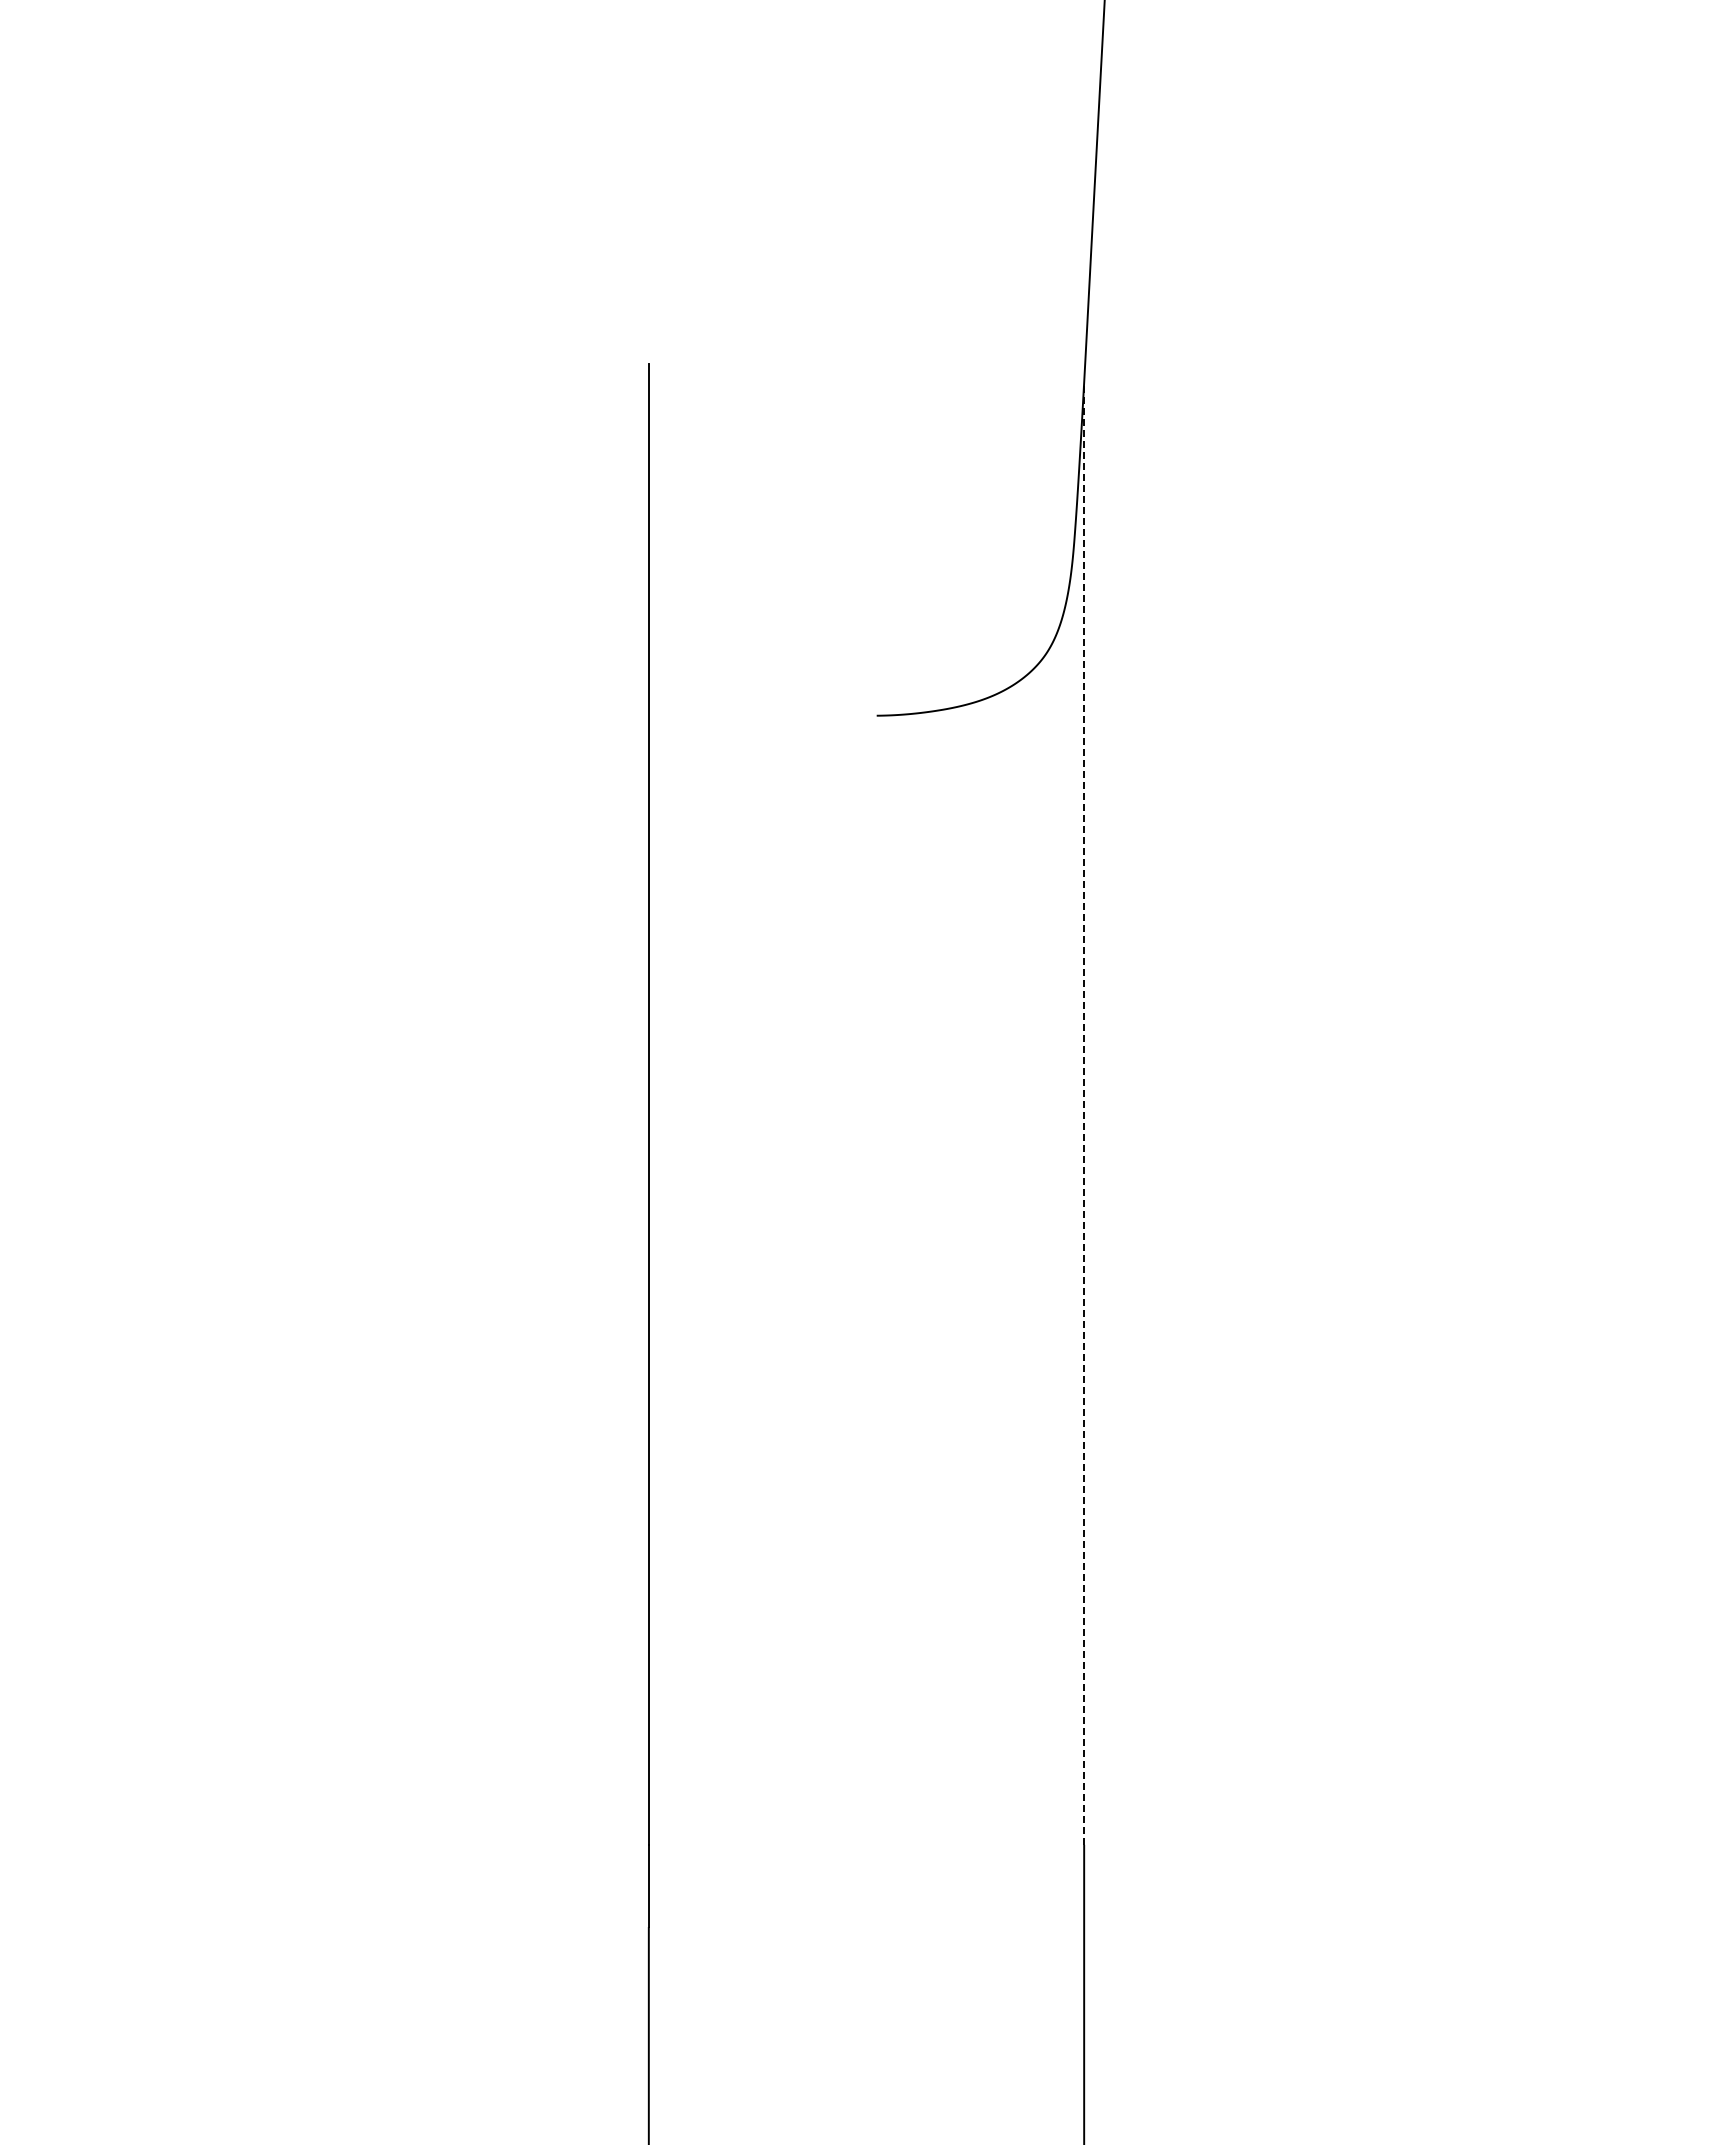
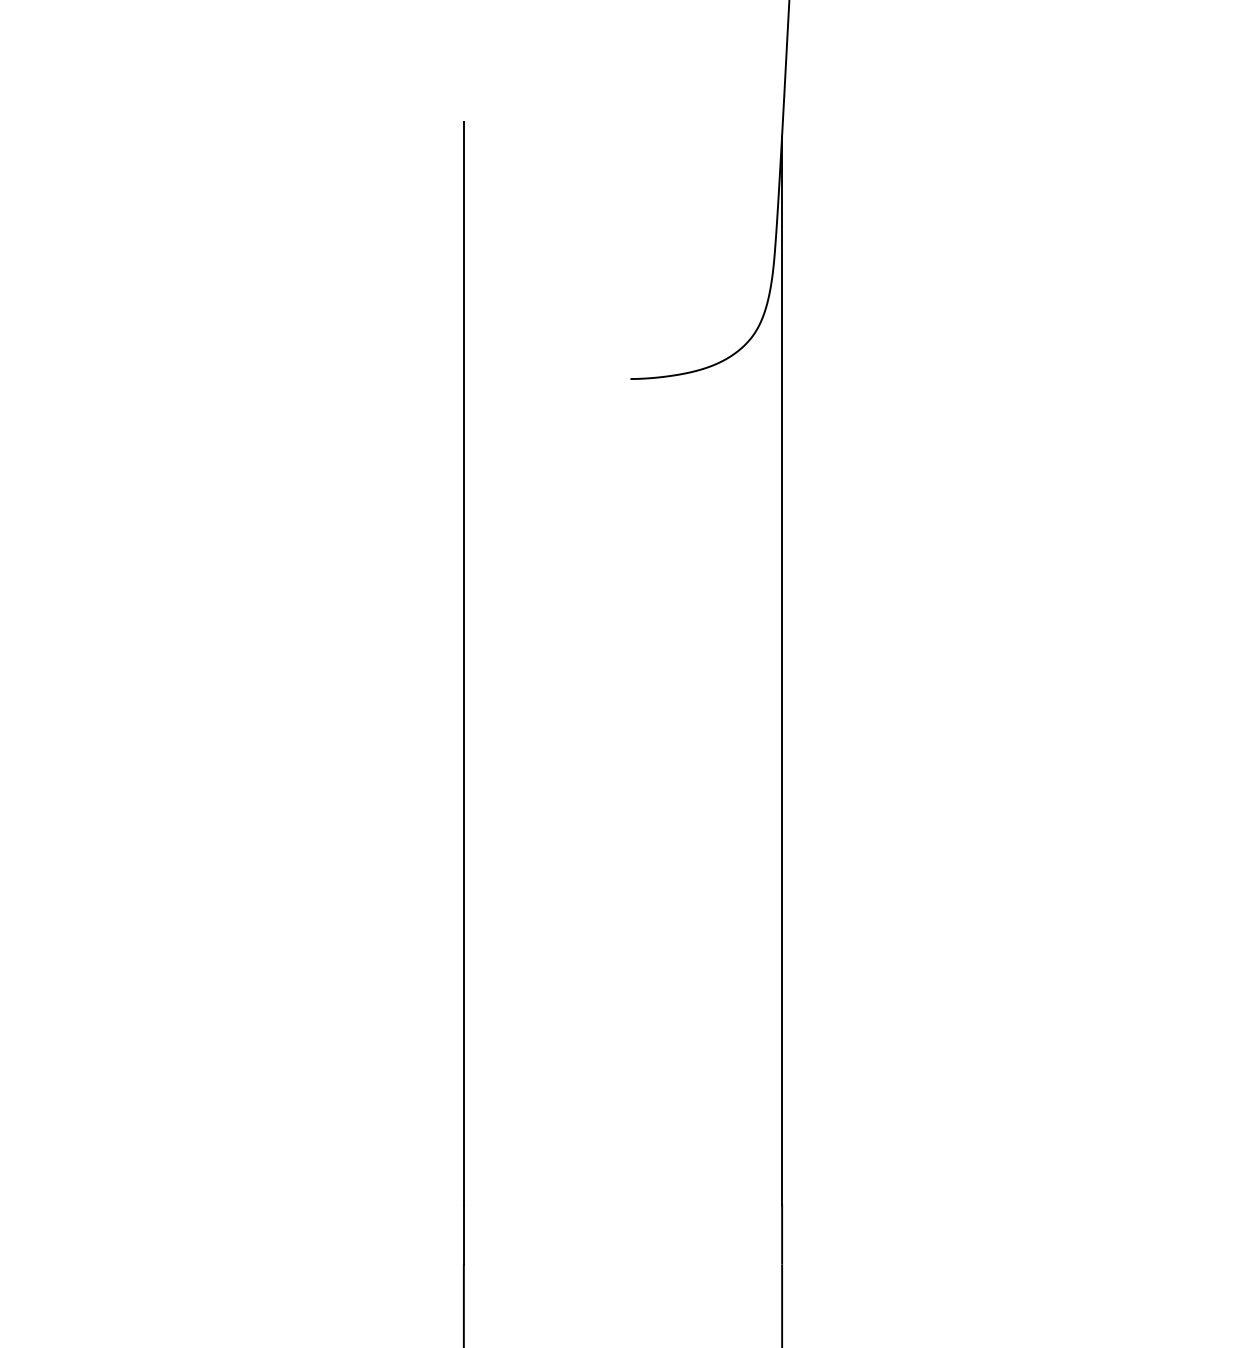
line: (1084, 1113) -> (782, 669), dashed -> solid

